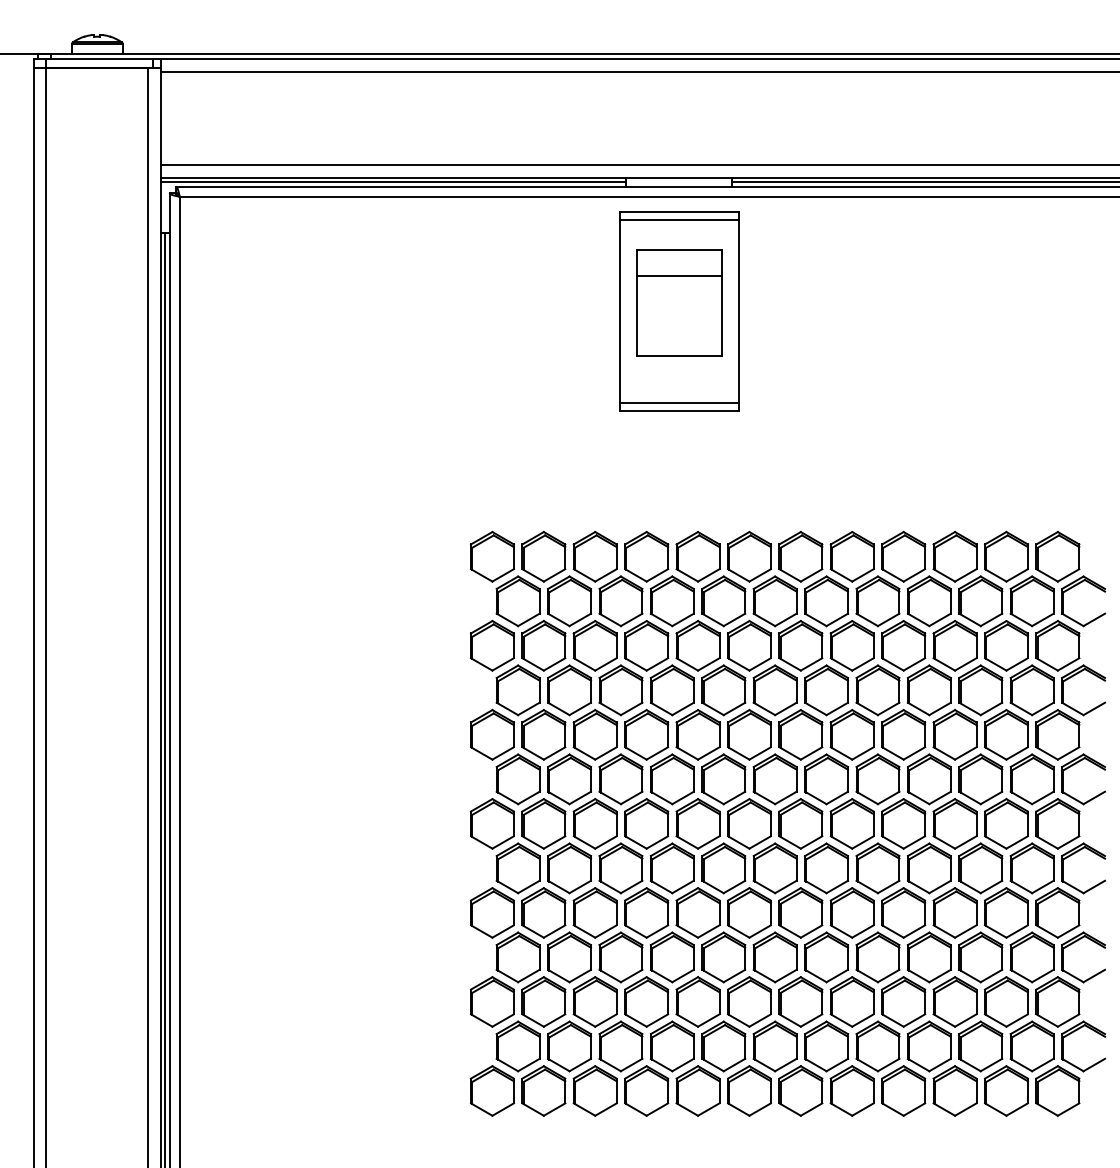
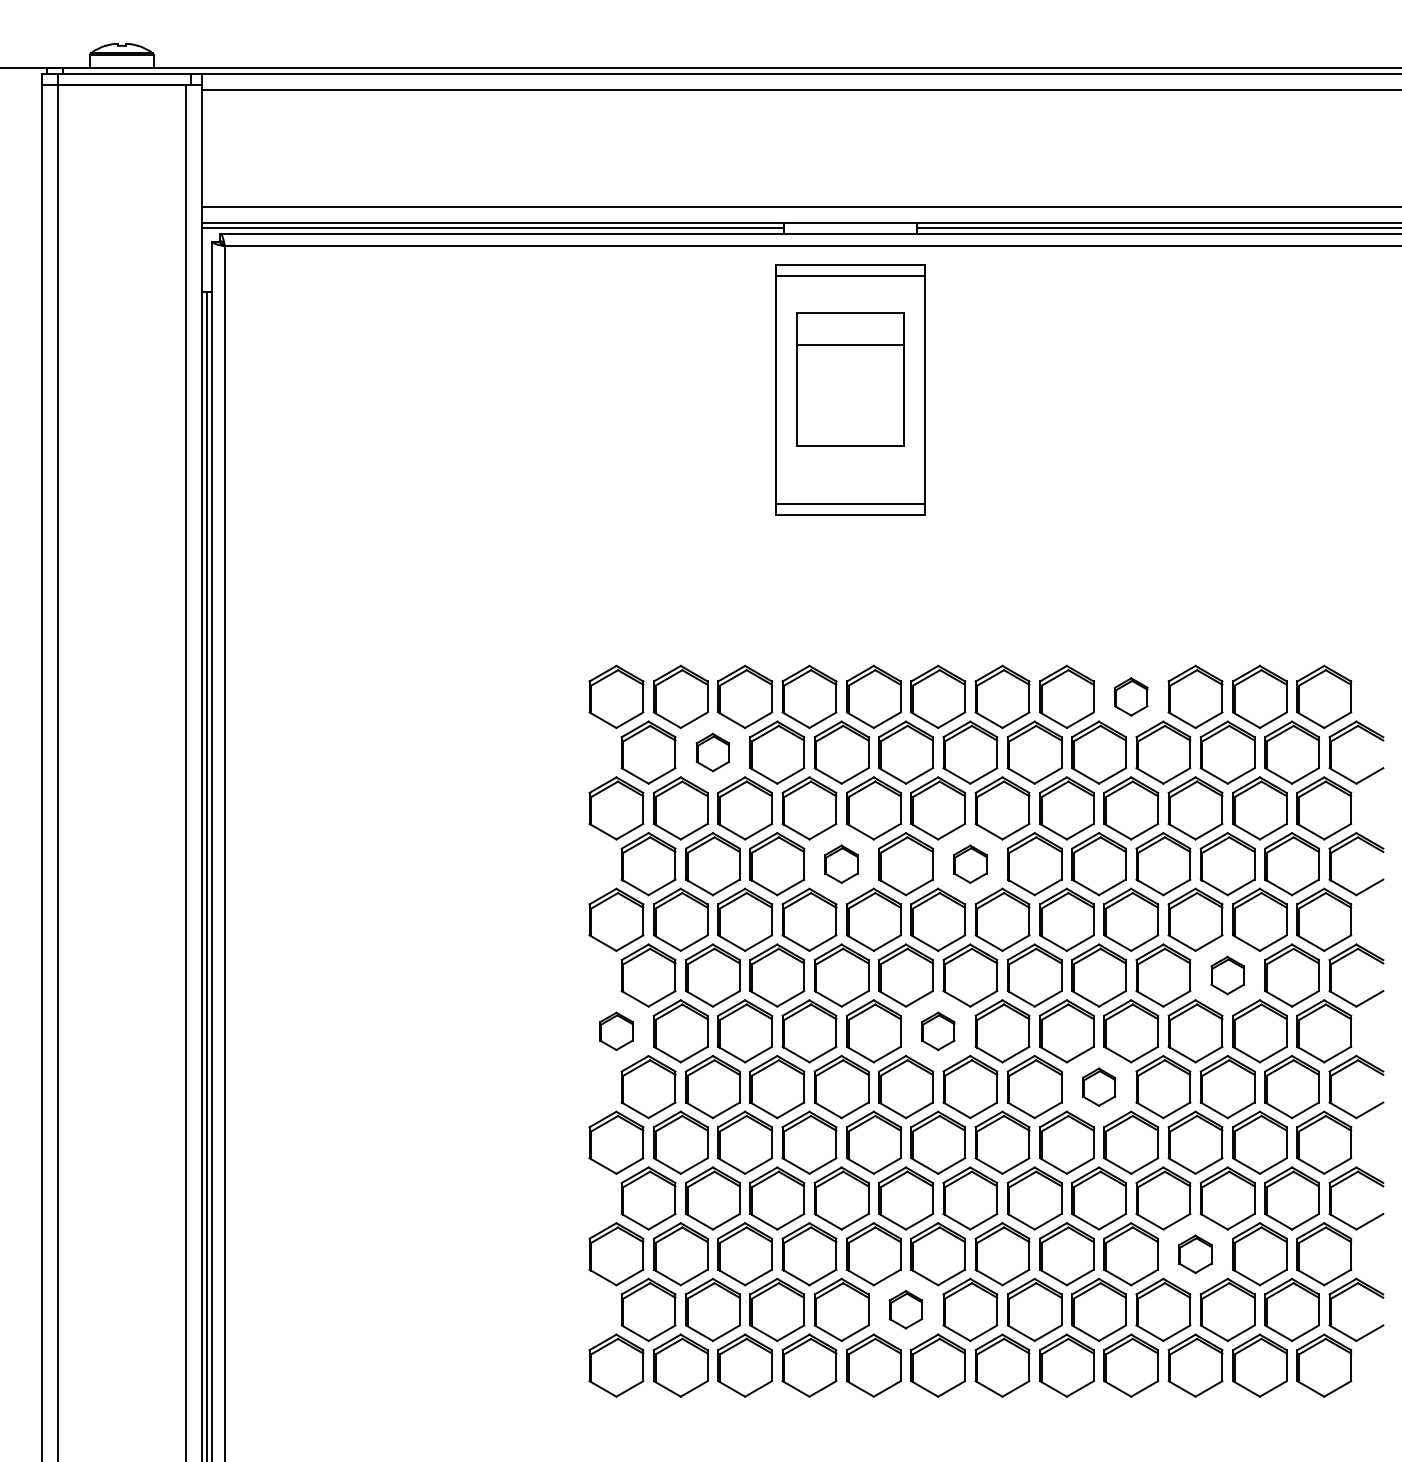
part: (903, 556) -> (1131, 696), size x0.6
part: (569, 601) -> (712, 752), size x0.6
part: (672, 690) -> (841, 864), size x0.6
part: (775, 690) -> (970, 864), size x0.6
part: (980, 779) -> (1227, 975), size x0.6
part: (492, 824) -> (616, 1031), size x0.6
part: (749, 824) -> (938, 1031), size x0.6
part: (877, 868) -> (1098, 1087), size x0.6
part: (955, 1002) -> (1195, 1254), size x0.6
part: (723, 1046) -> (905, 1309), size x0.6

